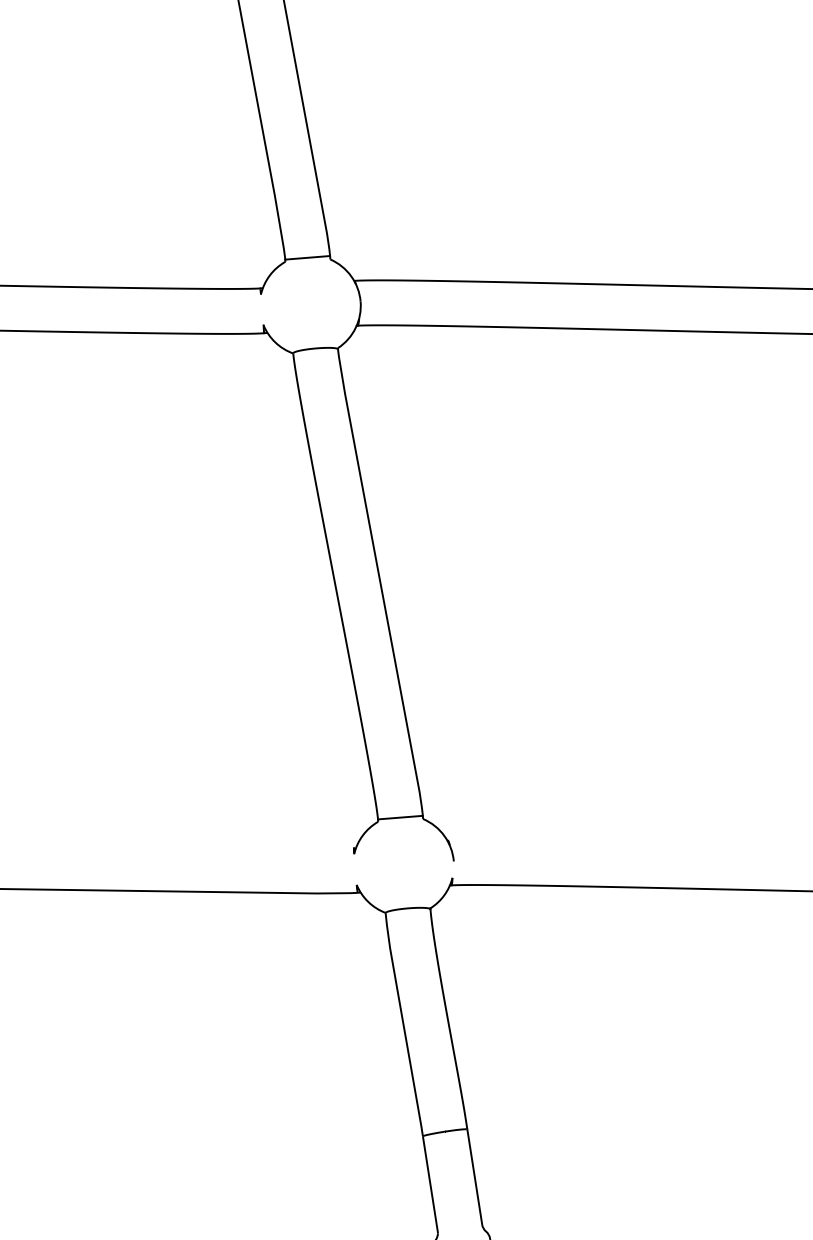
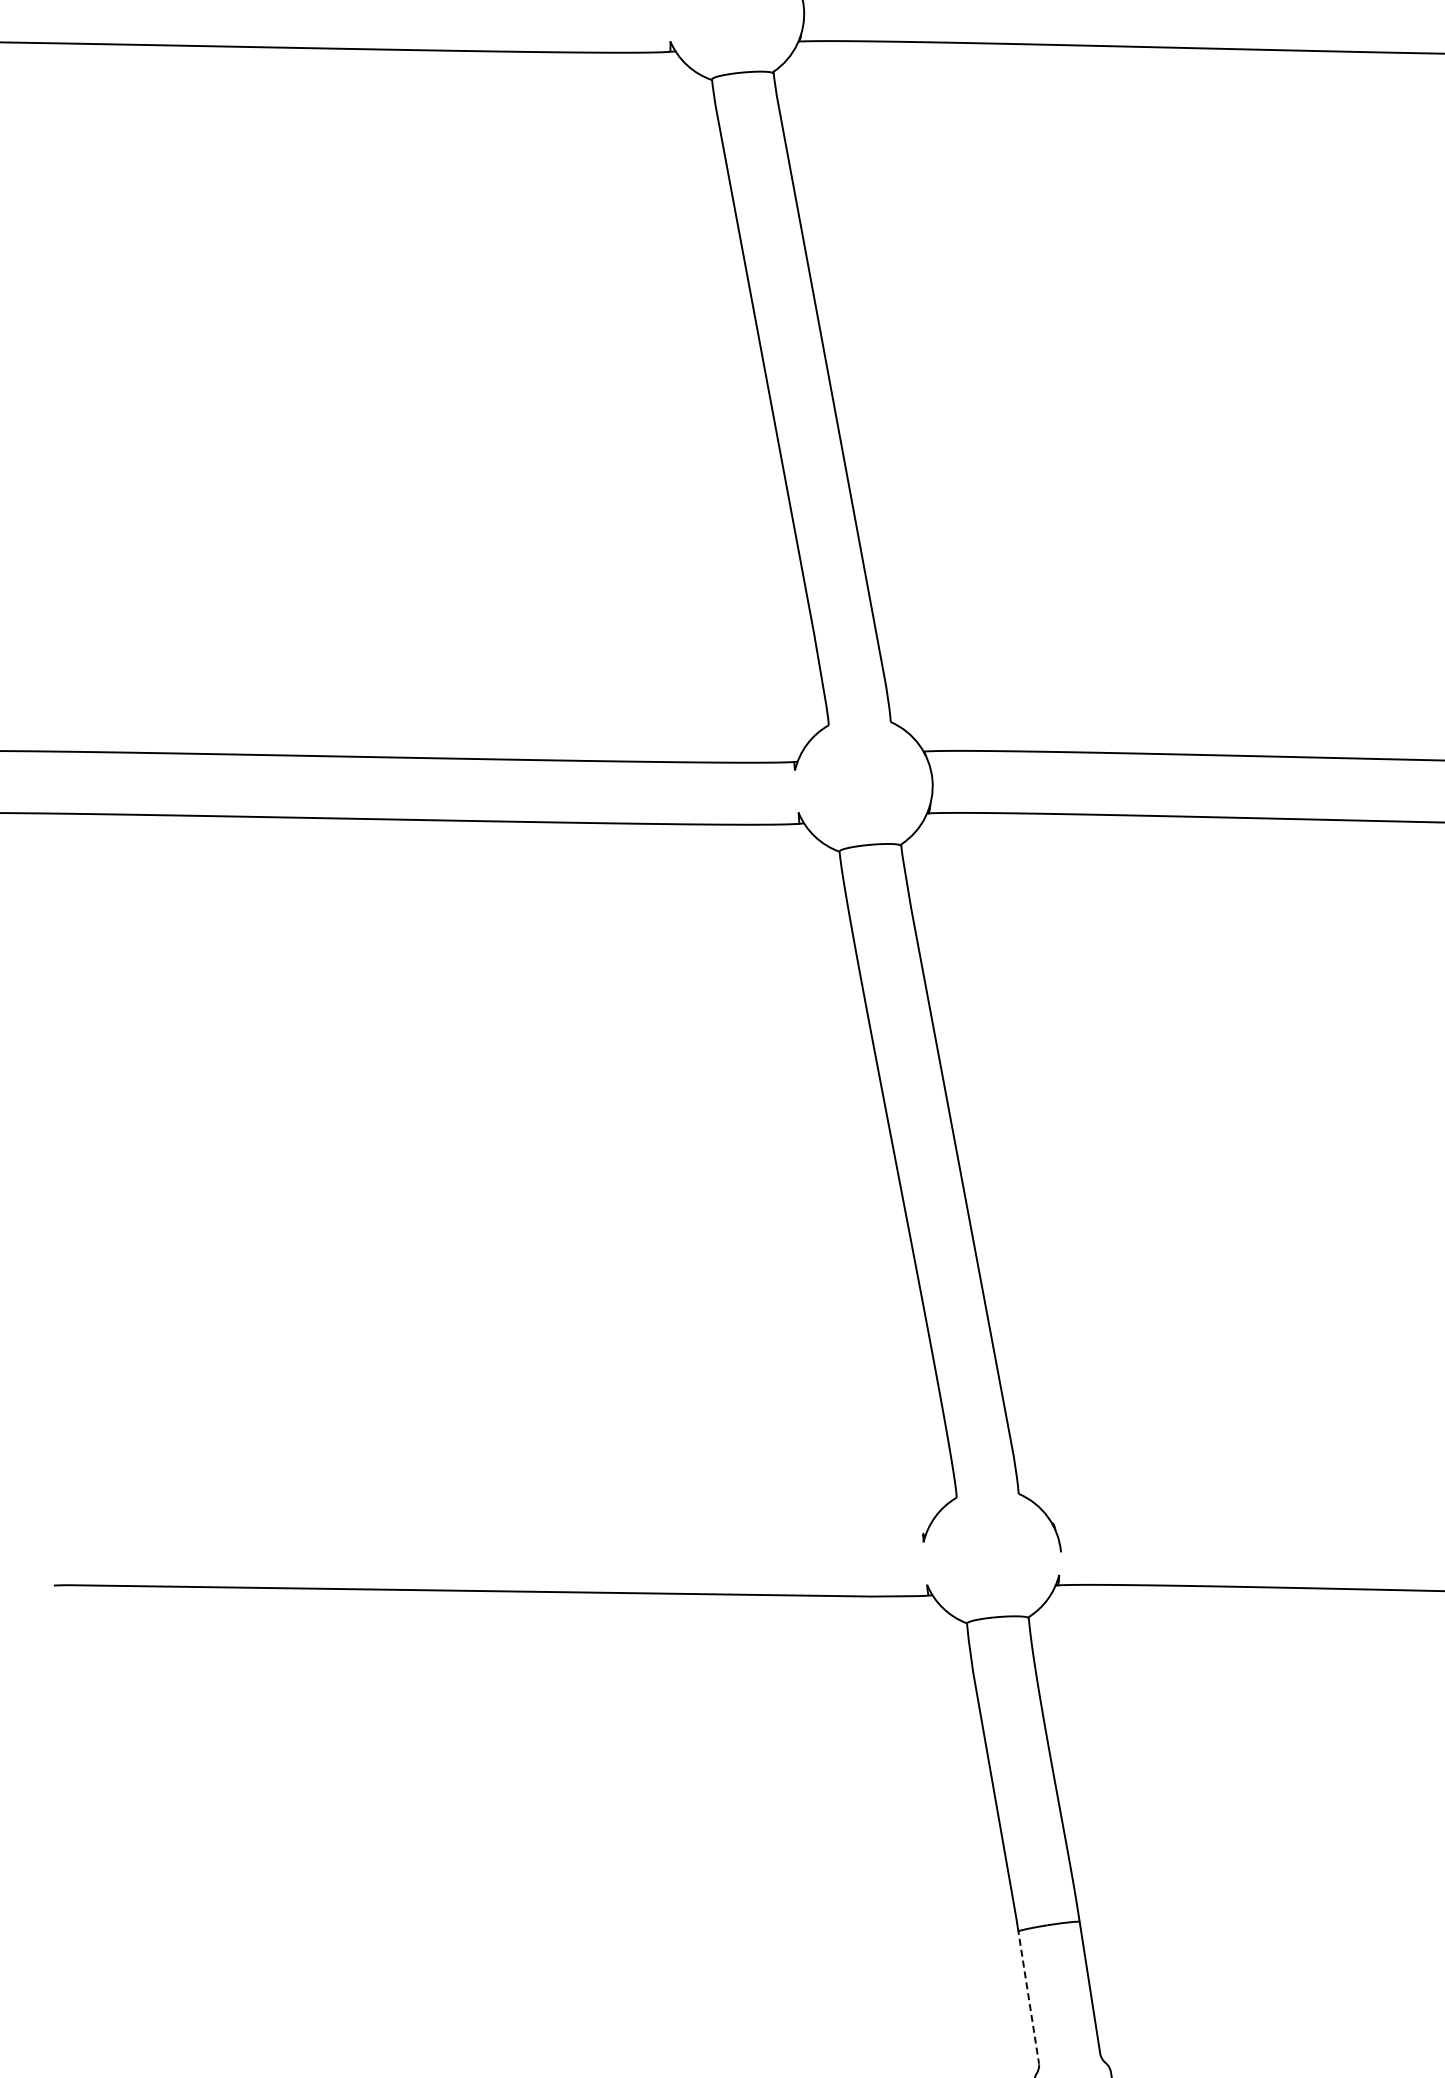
line: (307, 257) -> (859, 719), removed
line: (400, 817) -> (987, 1491), removed
line: (430, 1186) -> (1029, 2000), solid -> dashed

